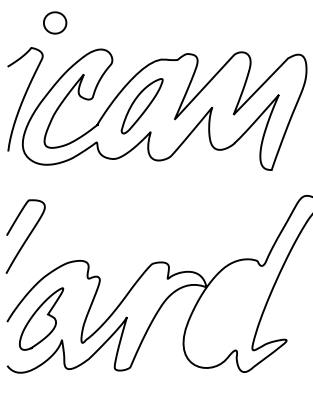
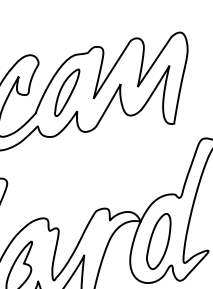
part: (225, 316) -> (158, 241), added

